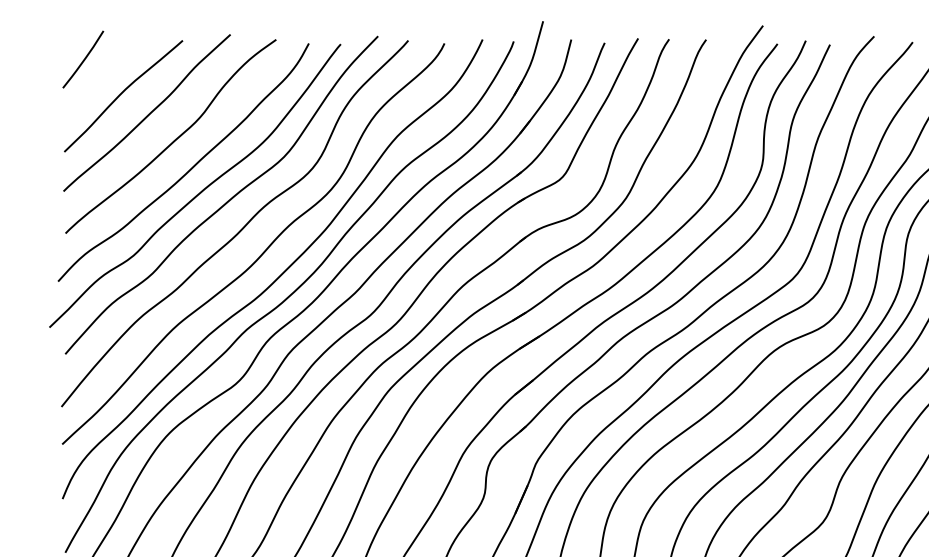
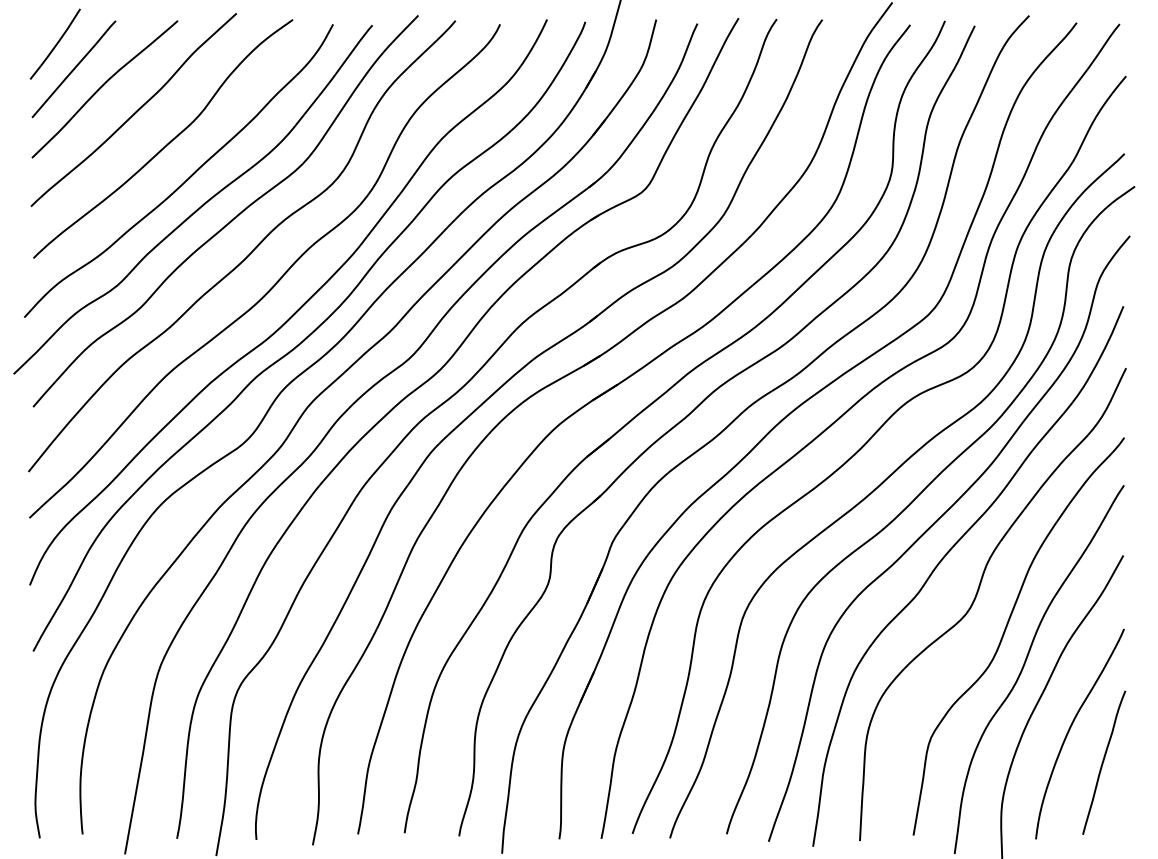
line: (98, 80) -> (73, 69), added

